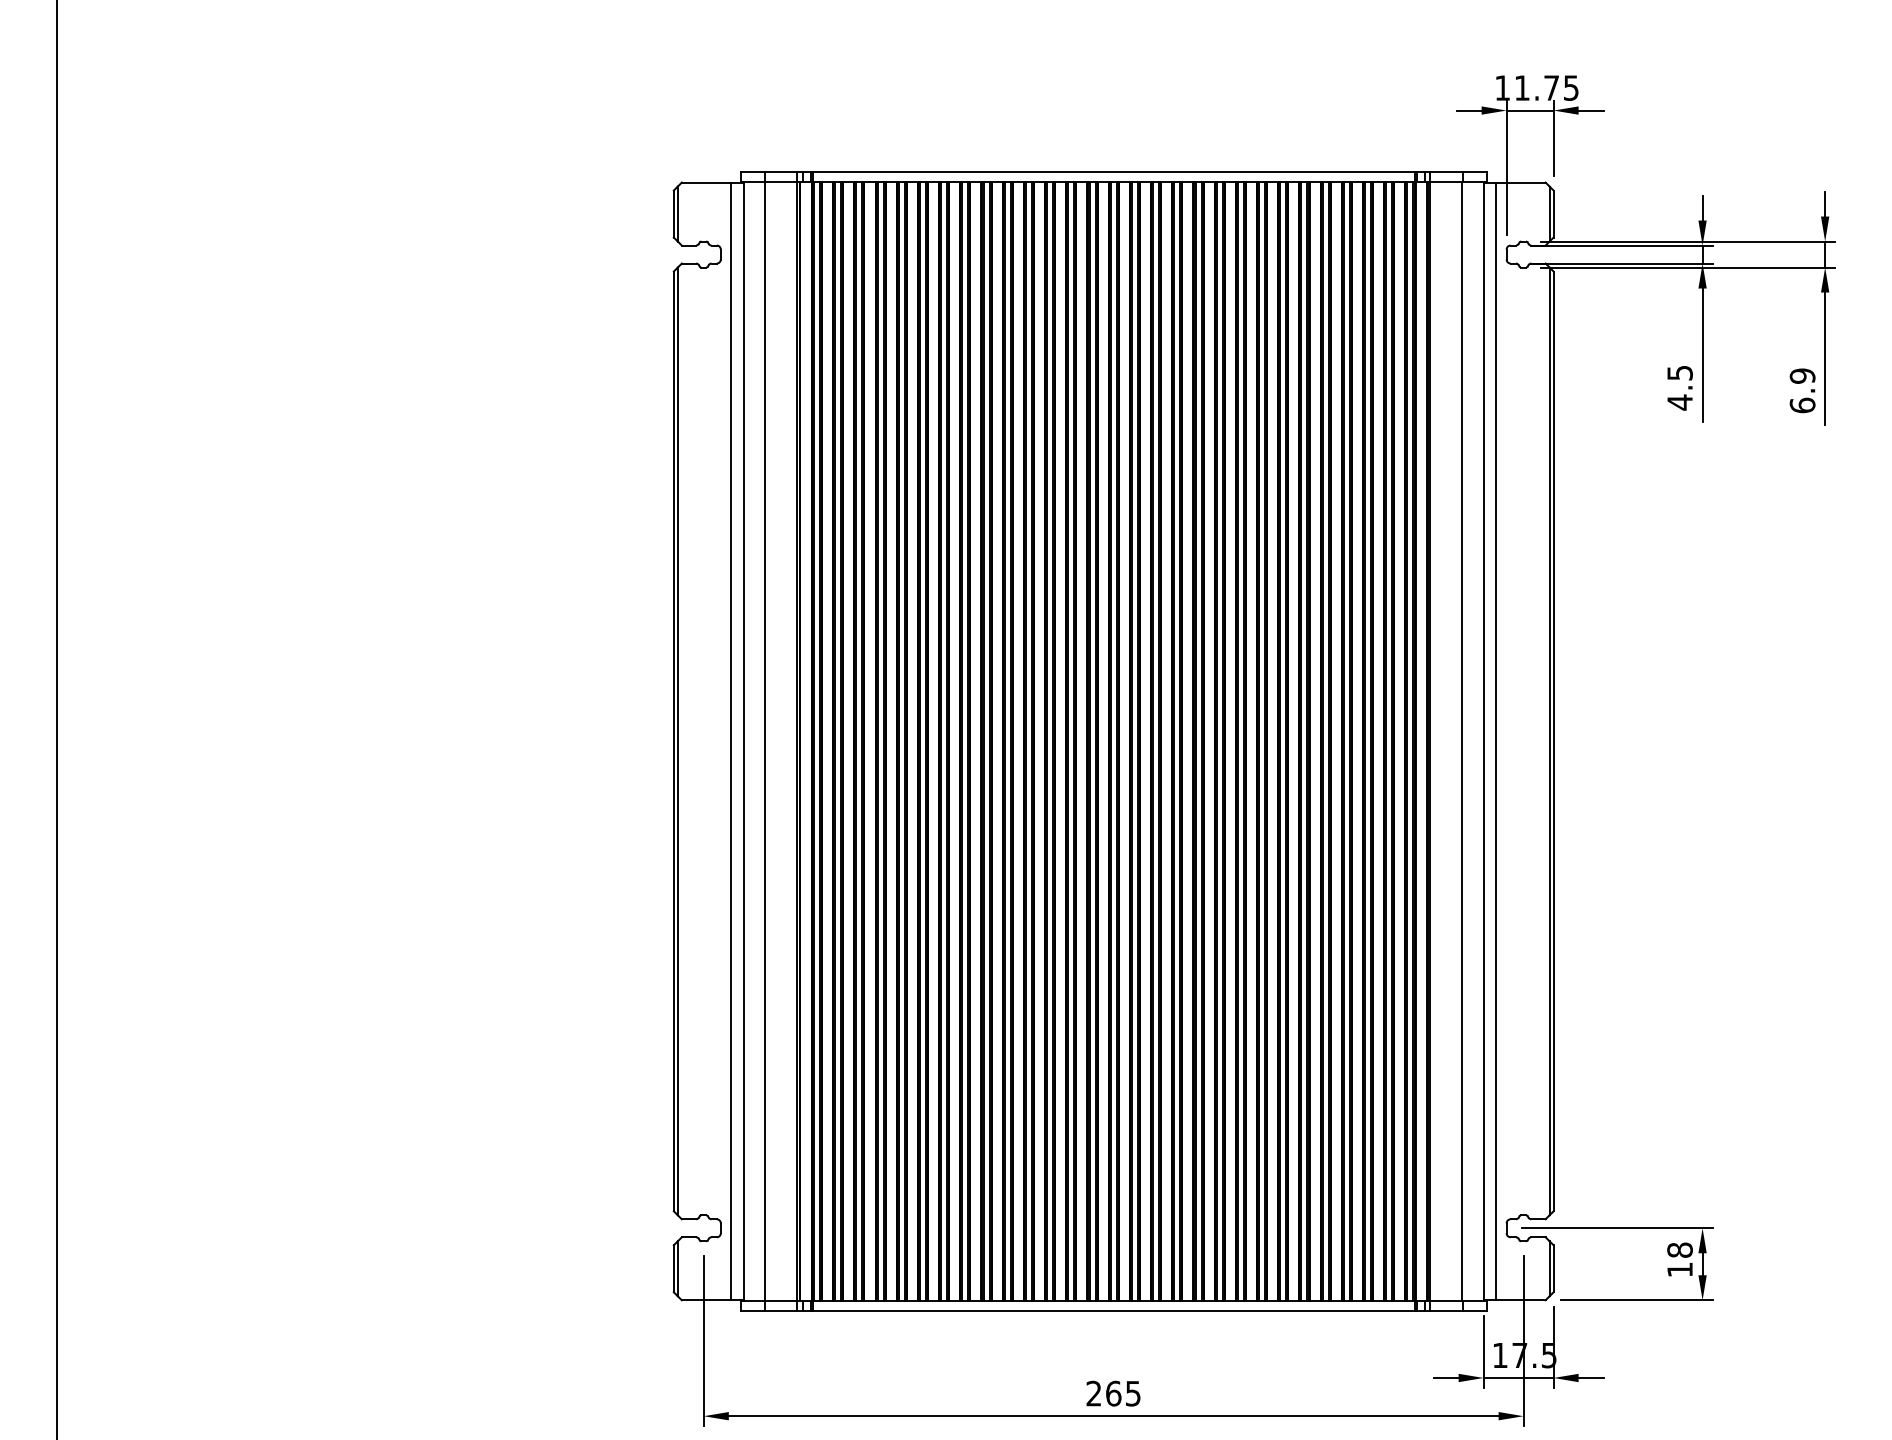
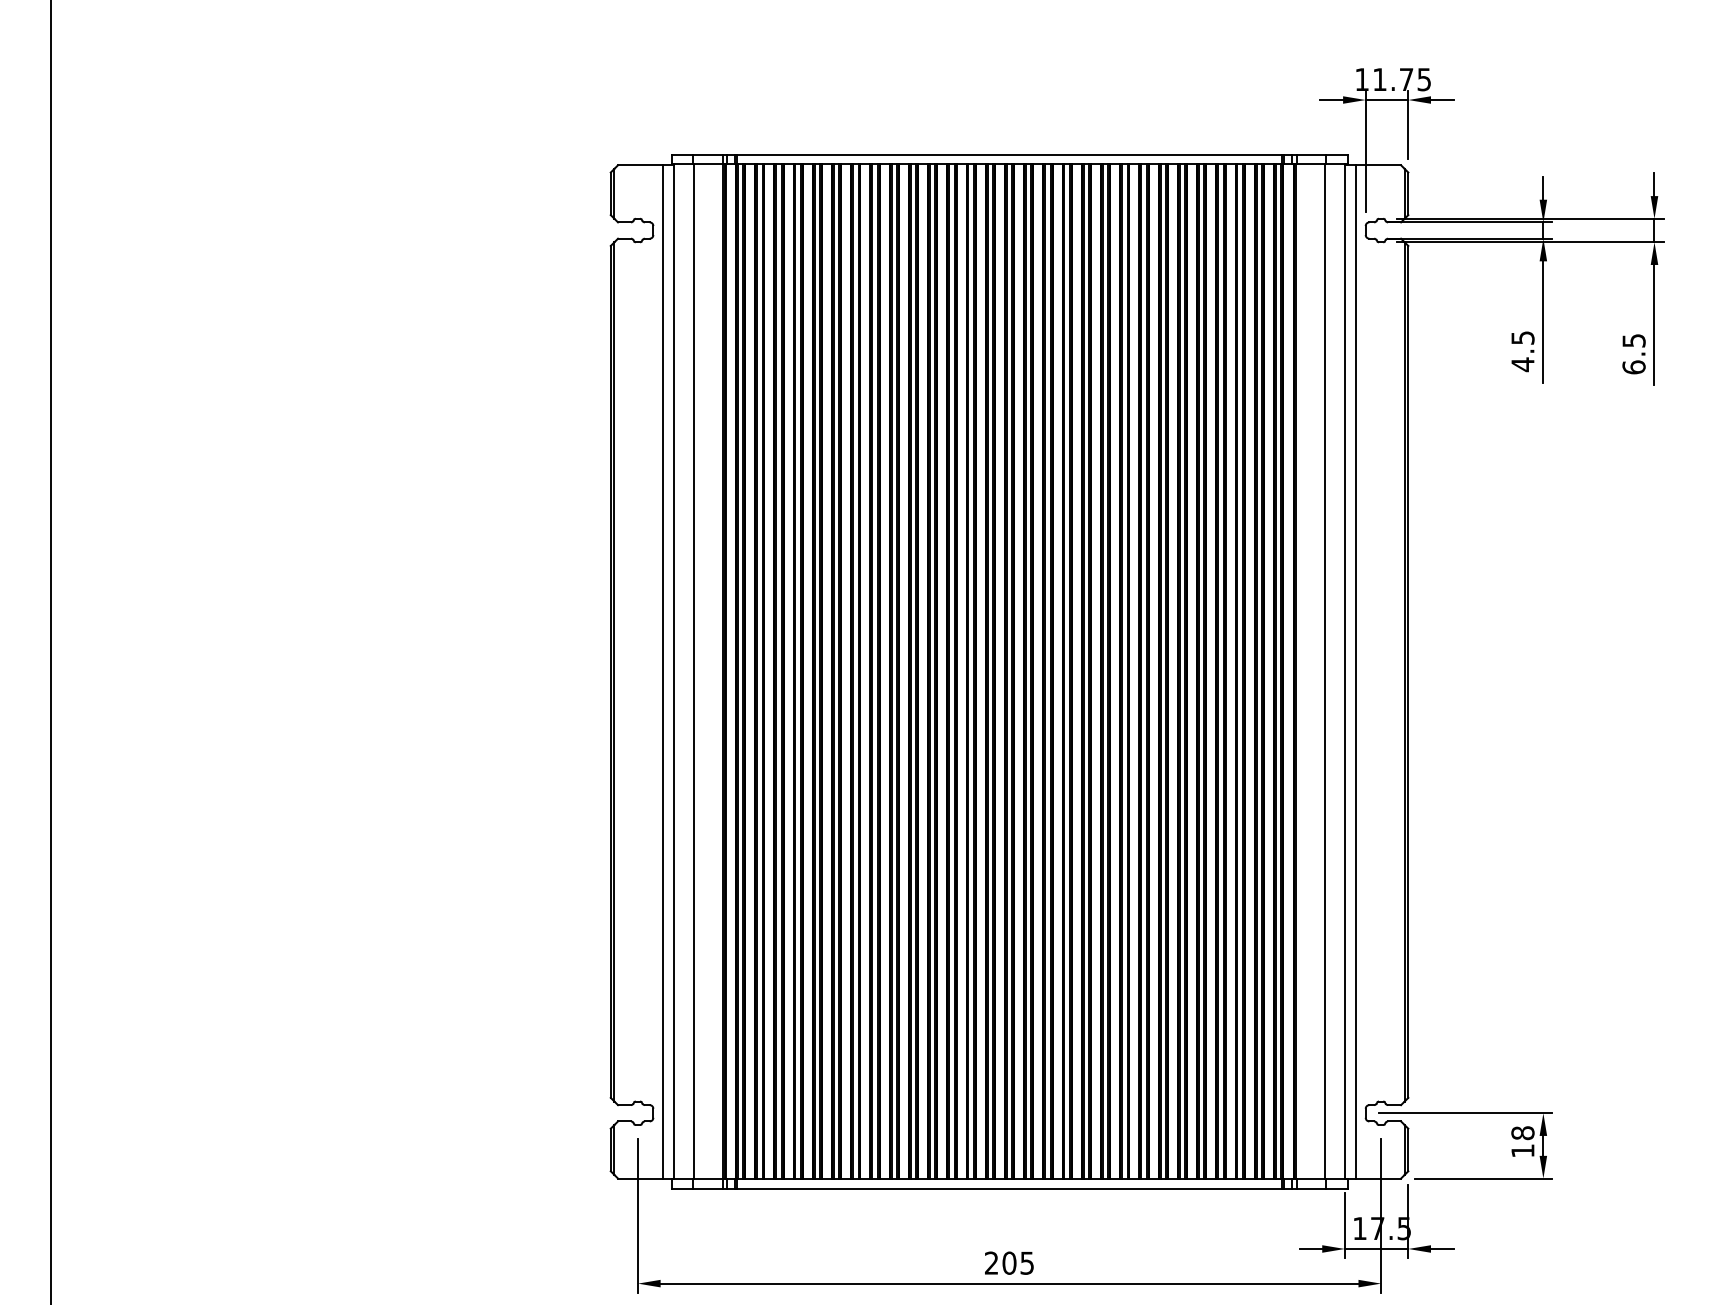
text: (1802, 375) -> (1633, 340), 6.9 -> 6.5
text: (1113, 1392) -> (1009, 1262), 265 -> 205

